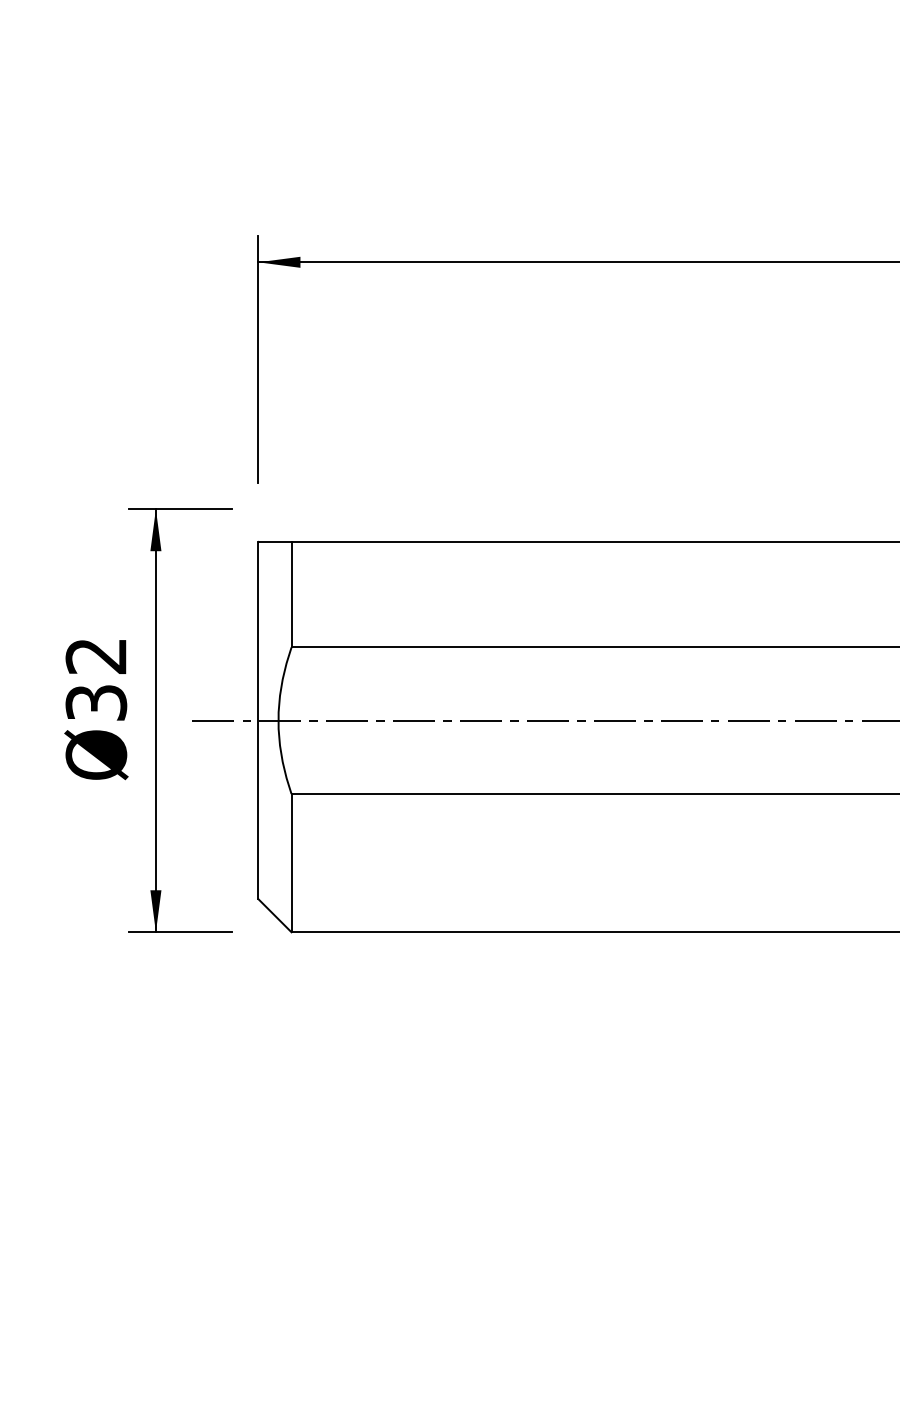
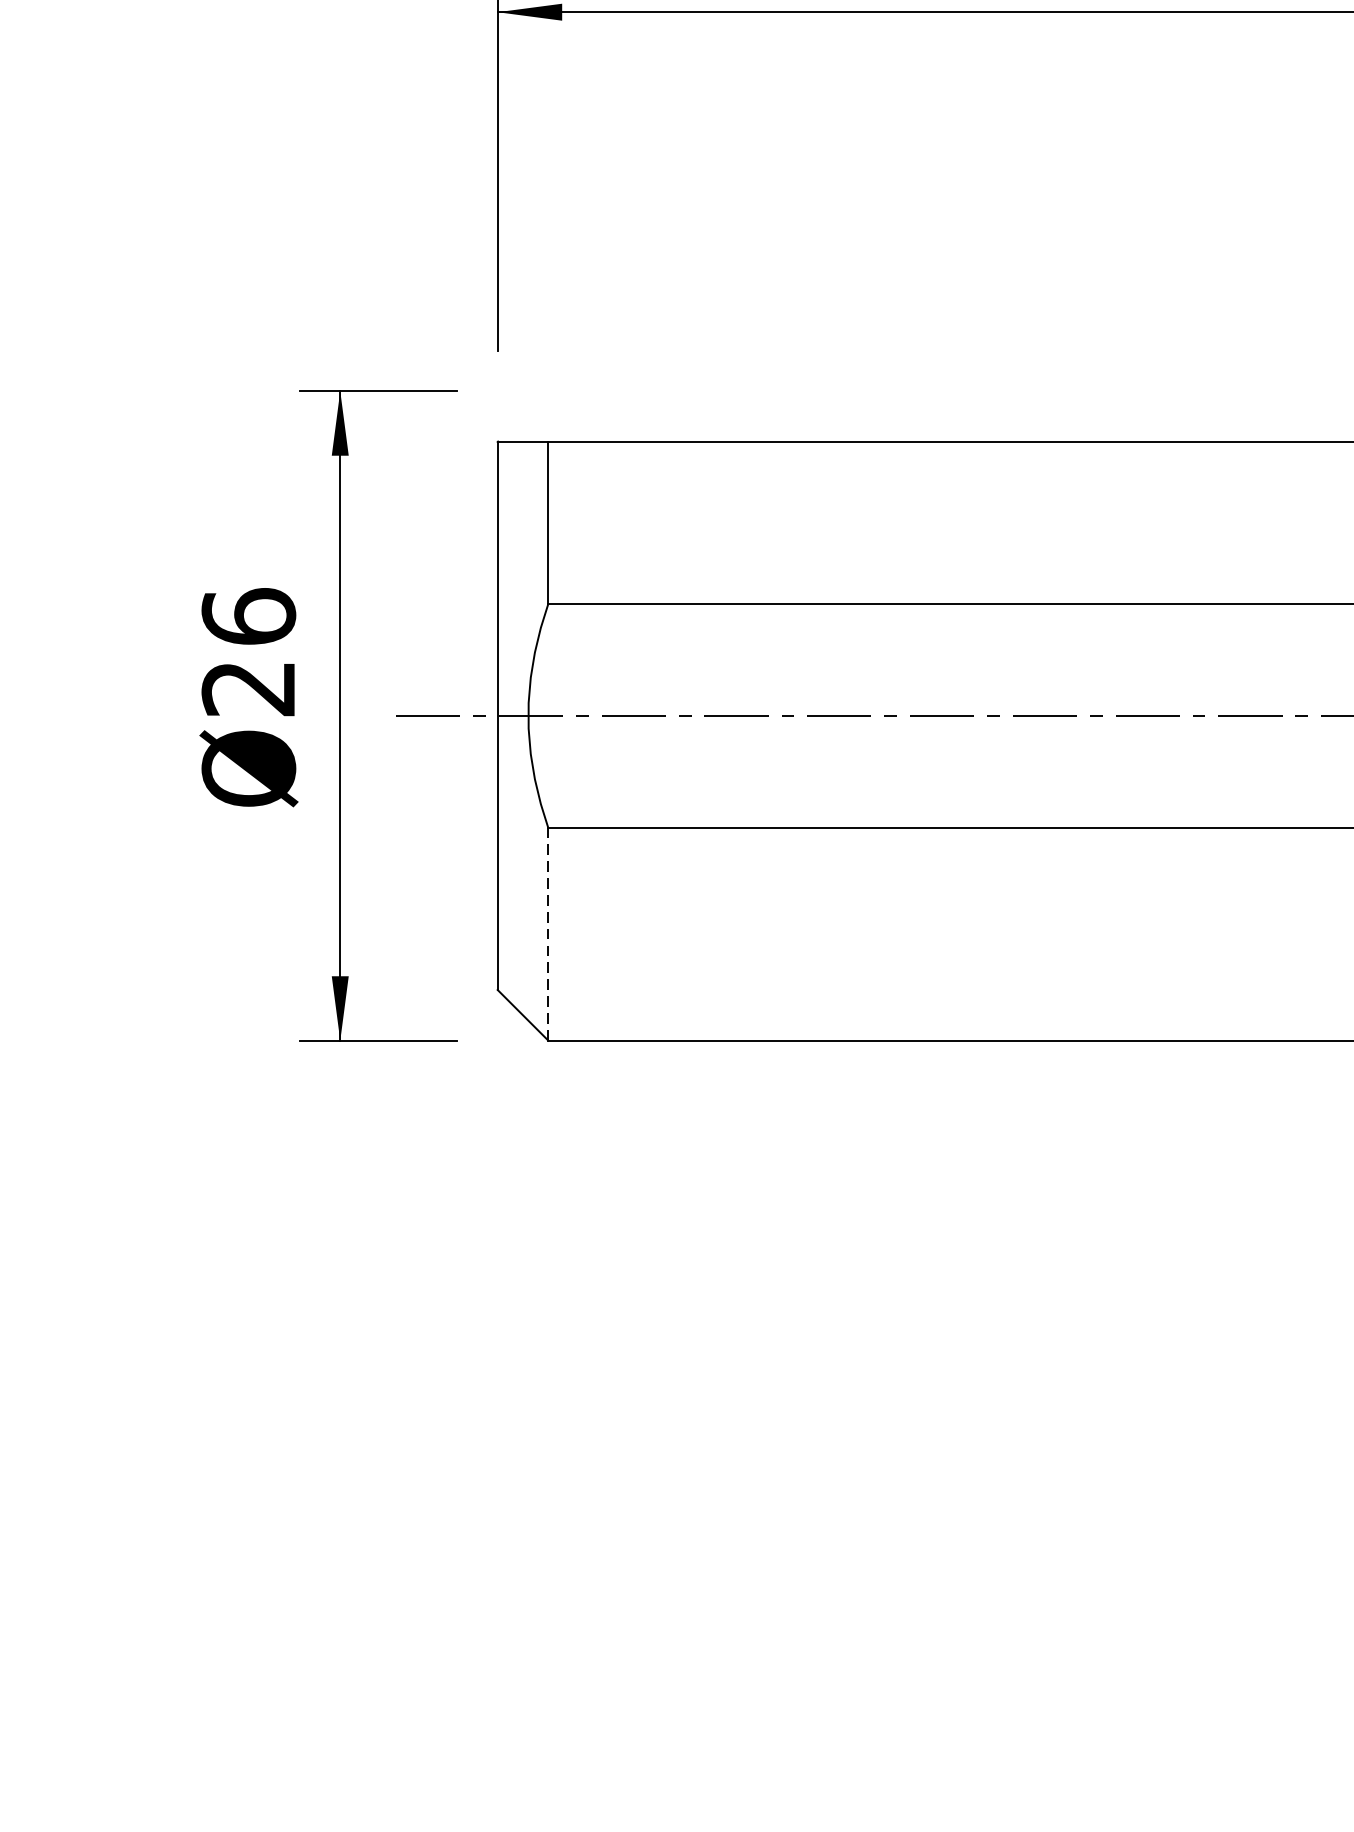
text: (96, 678) -> (249, 651), Ø32 -> Ø26
line: (291, 862) -> (548, 933), solid -> dashed

